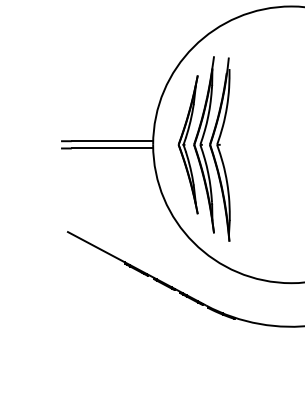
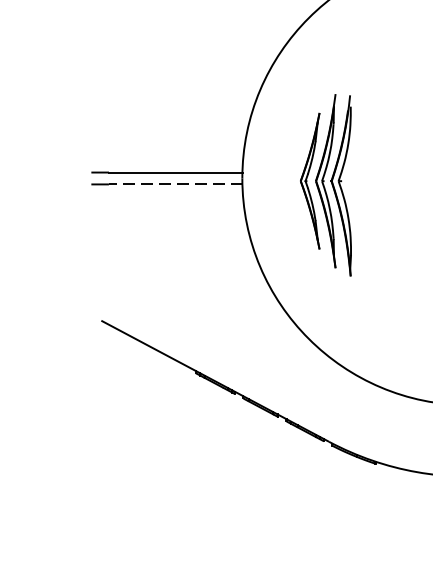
line: (112, 148) -> (175, 184), solid -> dashed
part: (203, 148) -> (324, 184), size x0.6

